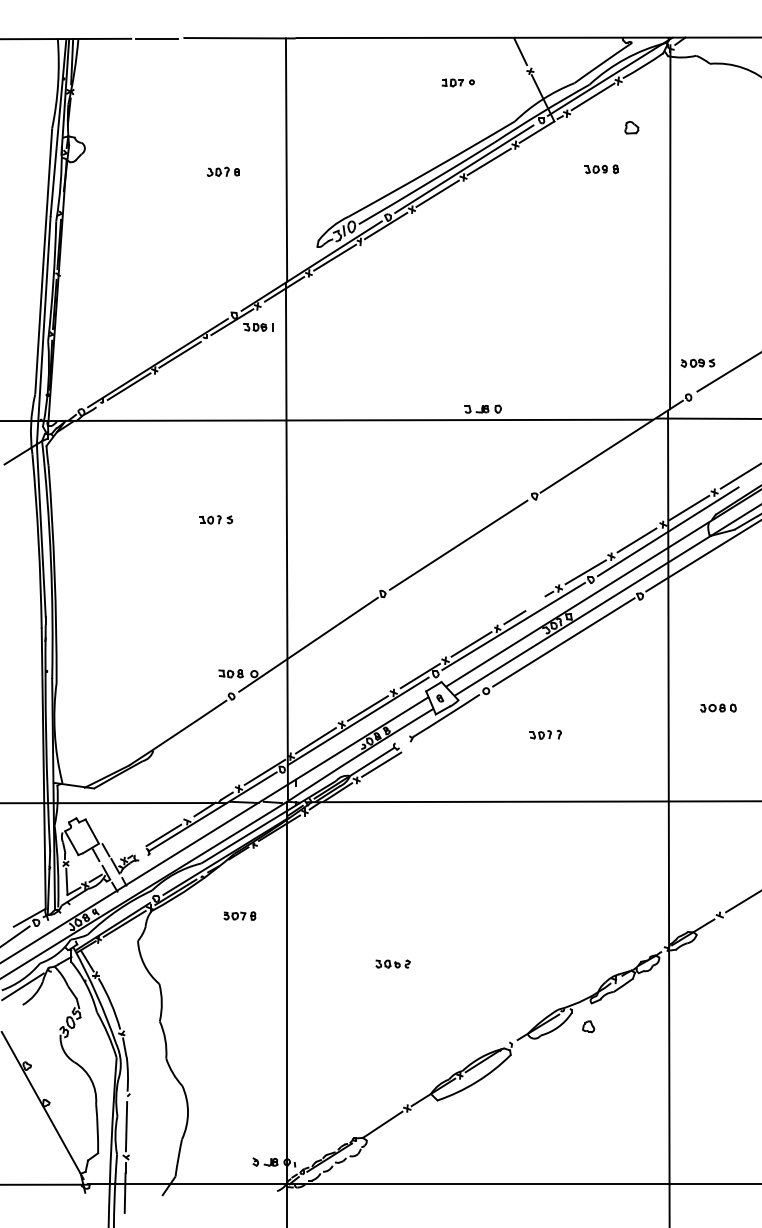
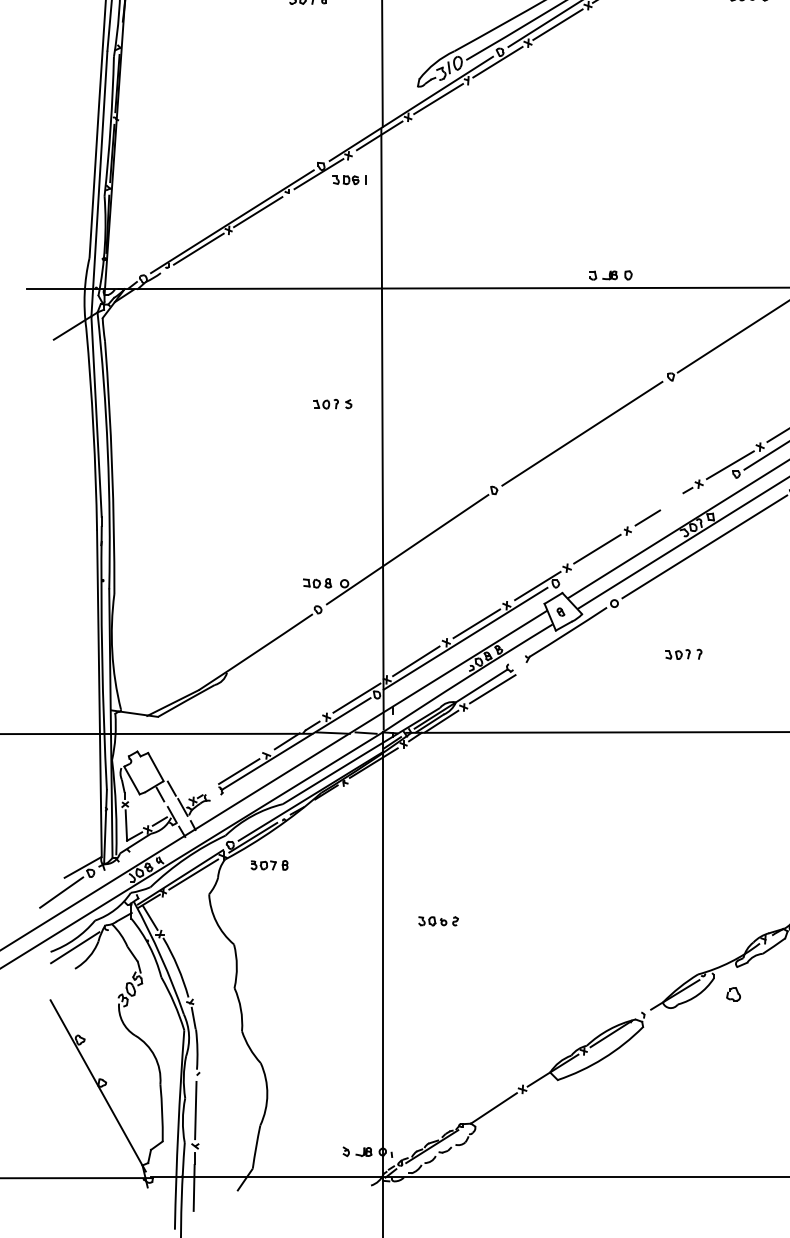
part: (216, 519) -> (333, 403), moved
line: (513, 626) -> (646, 528), removed
part: (239, 915) -> (269, 864), moved
part: (392, 963) -> (437, 920), moved

